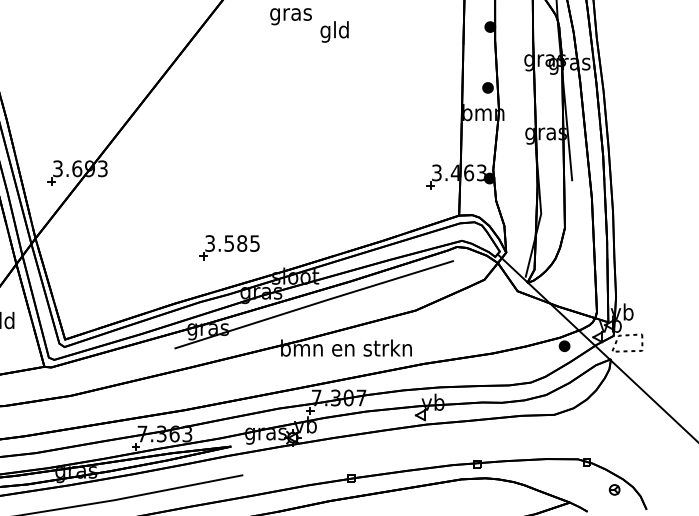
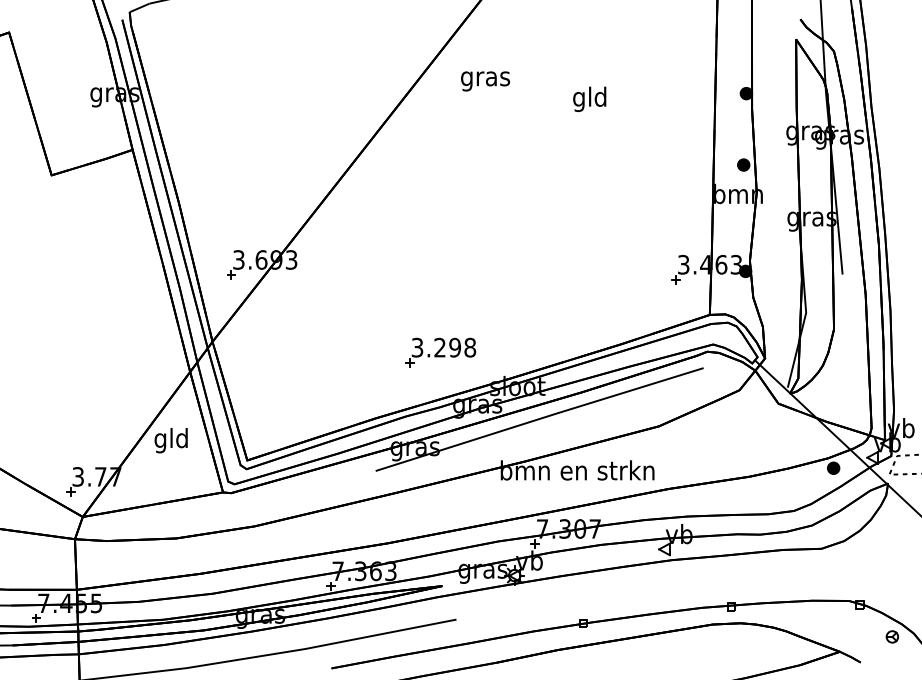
text: (291, 16) -> (485, 81), moved
text: (334, 31) -> (589, 98), moved
text: (242, 243) -> (455, 347), 3.585 -> 3.298

